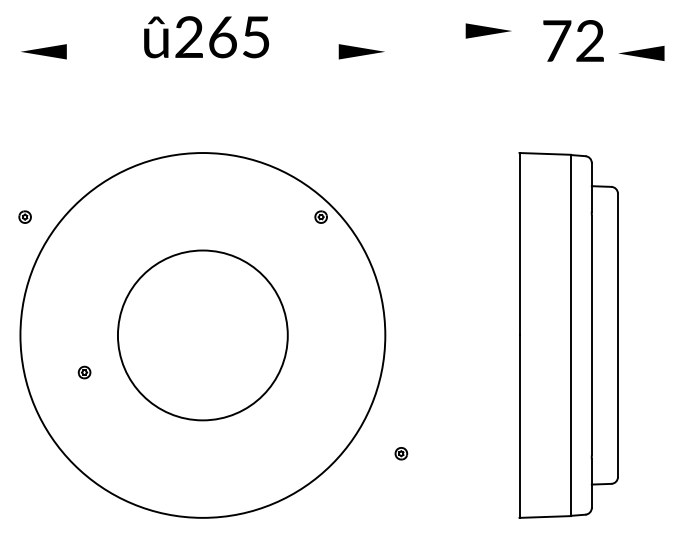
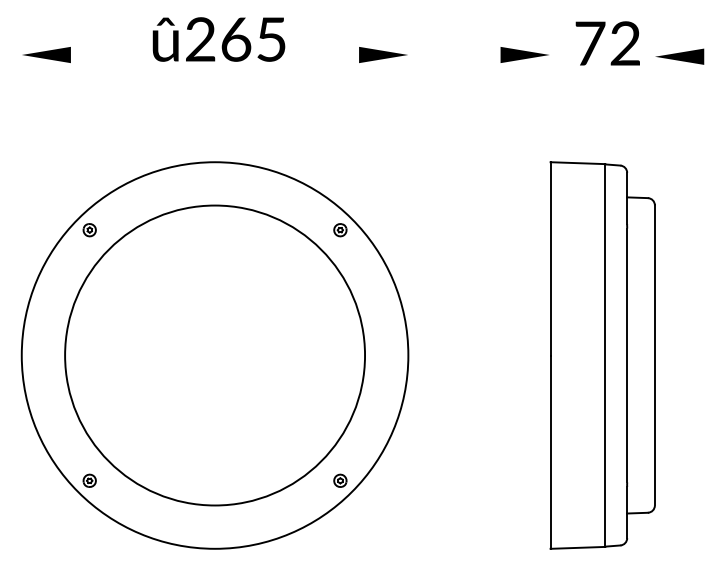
part: (488, 30) -> (524, 54), moved
part: (24, 217) -> (89, 230), moved
circle: (203, 335) -> (215, 355), size x1.67
part: (84, 372) -> (89, 480), moved
part: (401, 453) -> (340, 480), moved

